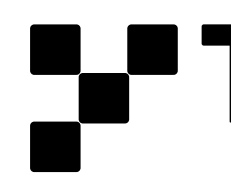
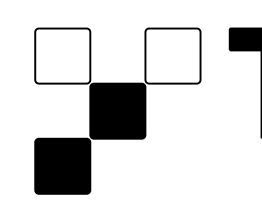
fill: (55, 49) -> (62, 55), removed
fill: (152, 49) -> (172, 55), removed

